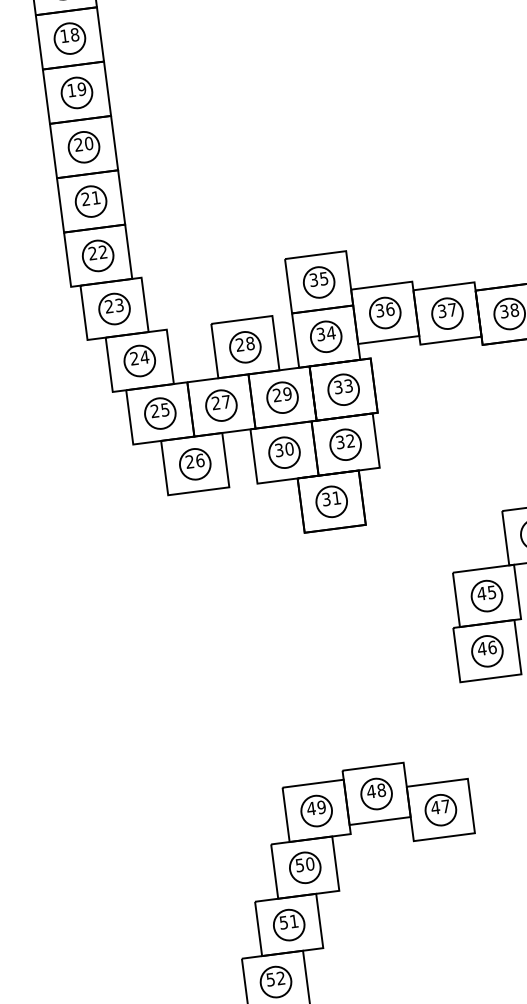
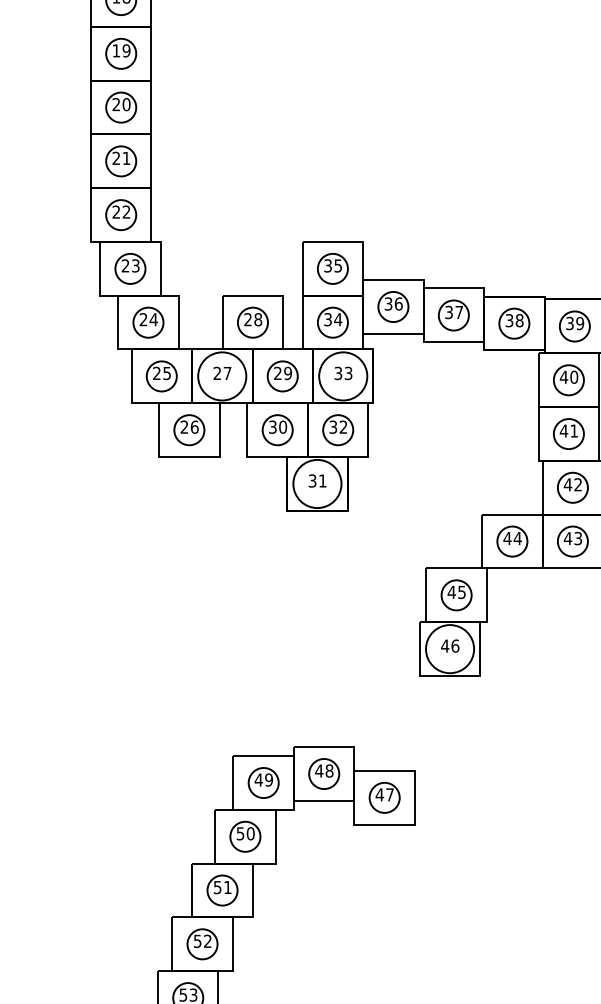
circle: (343, 389) -> (343, 376), size x1.6
circle: (221, 405) -> (222, 376), size x1.6
circle: (331, 501) -> (317, 483), size x1.6
circle: (487, 651) -> (450, 649), size x1.6

